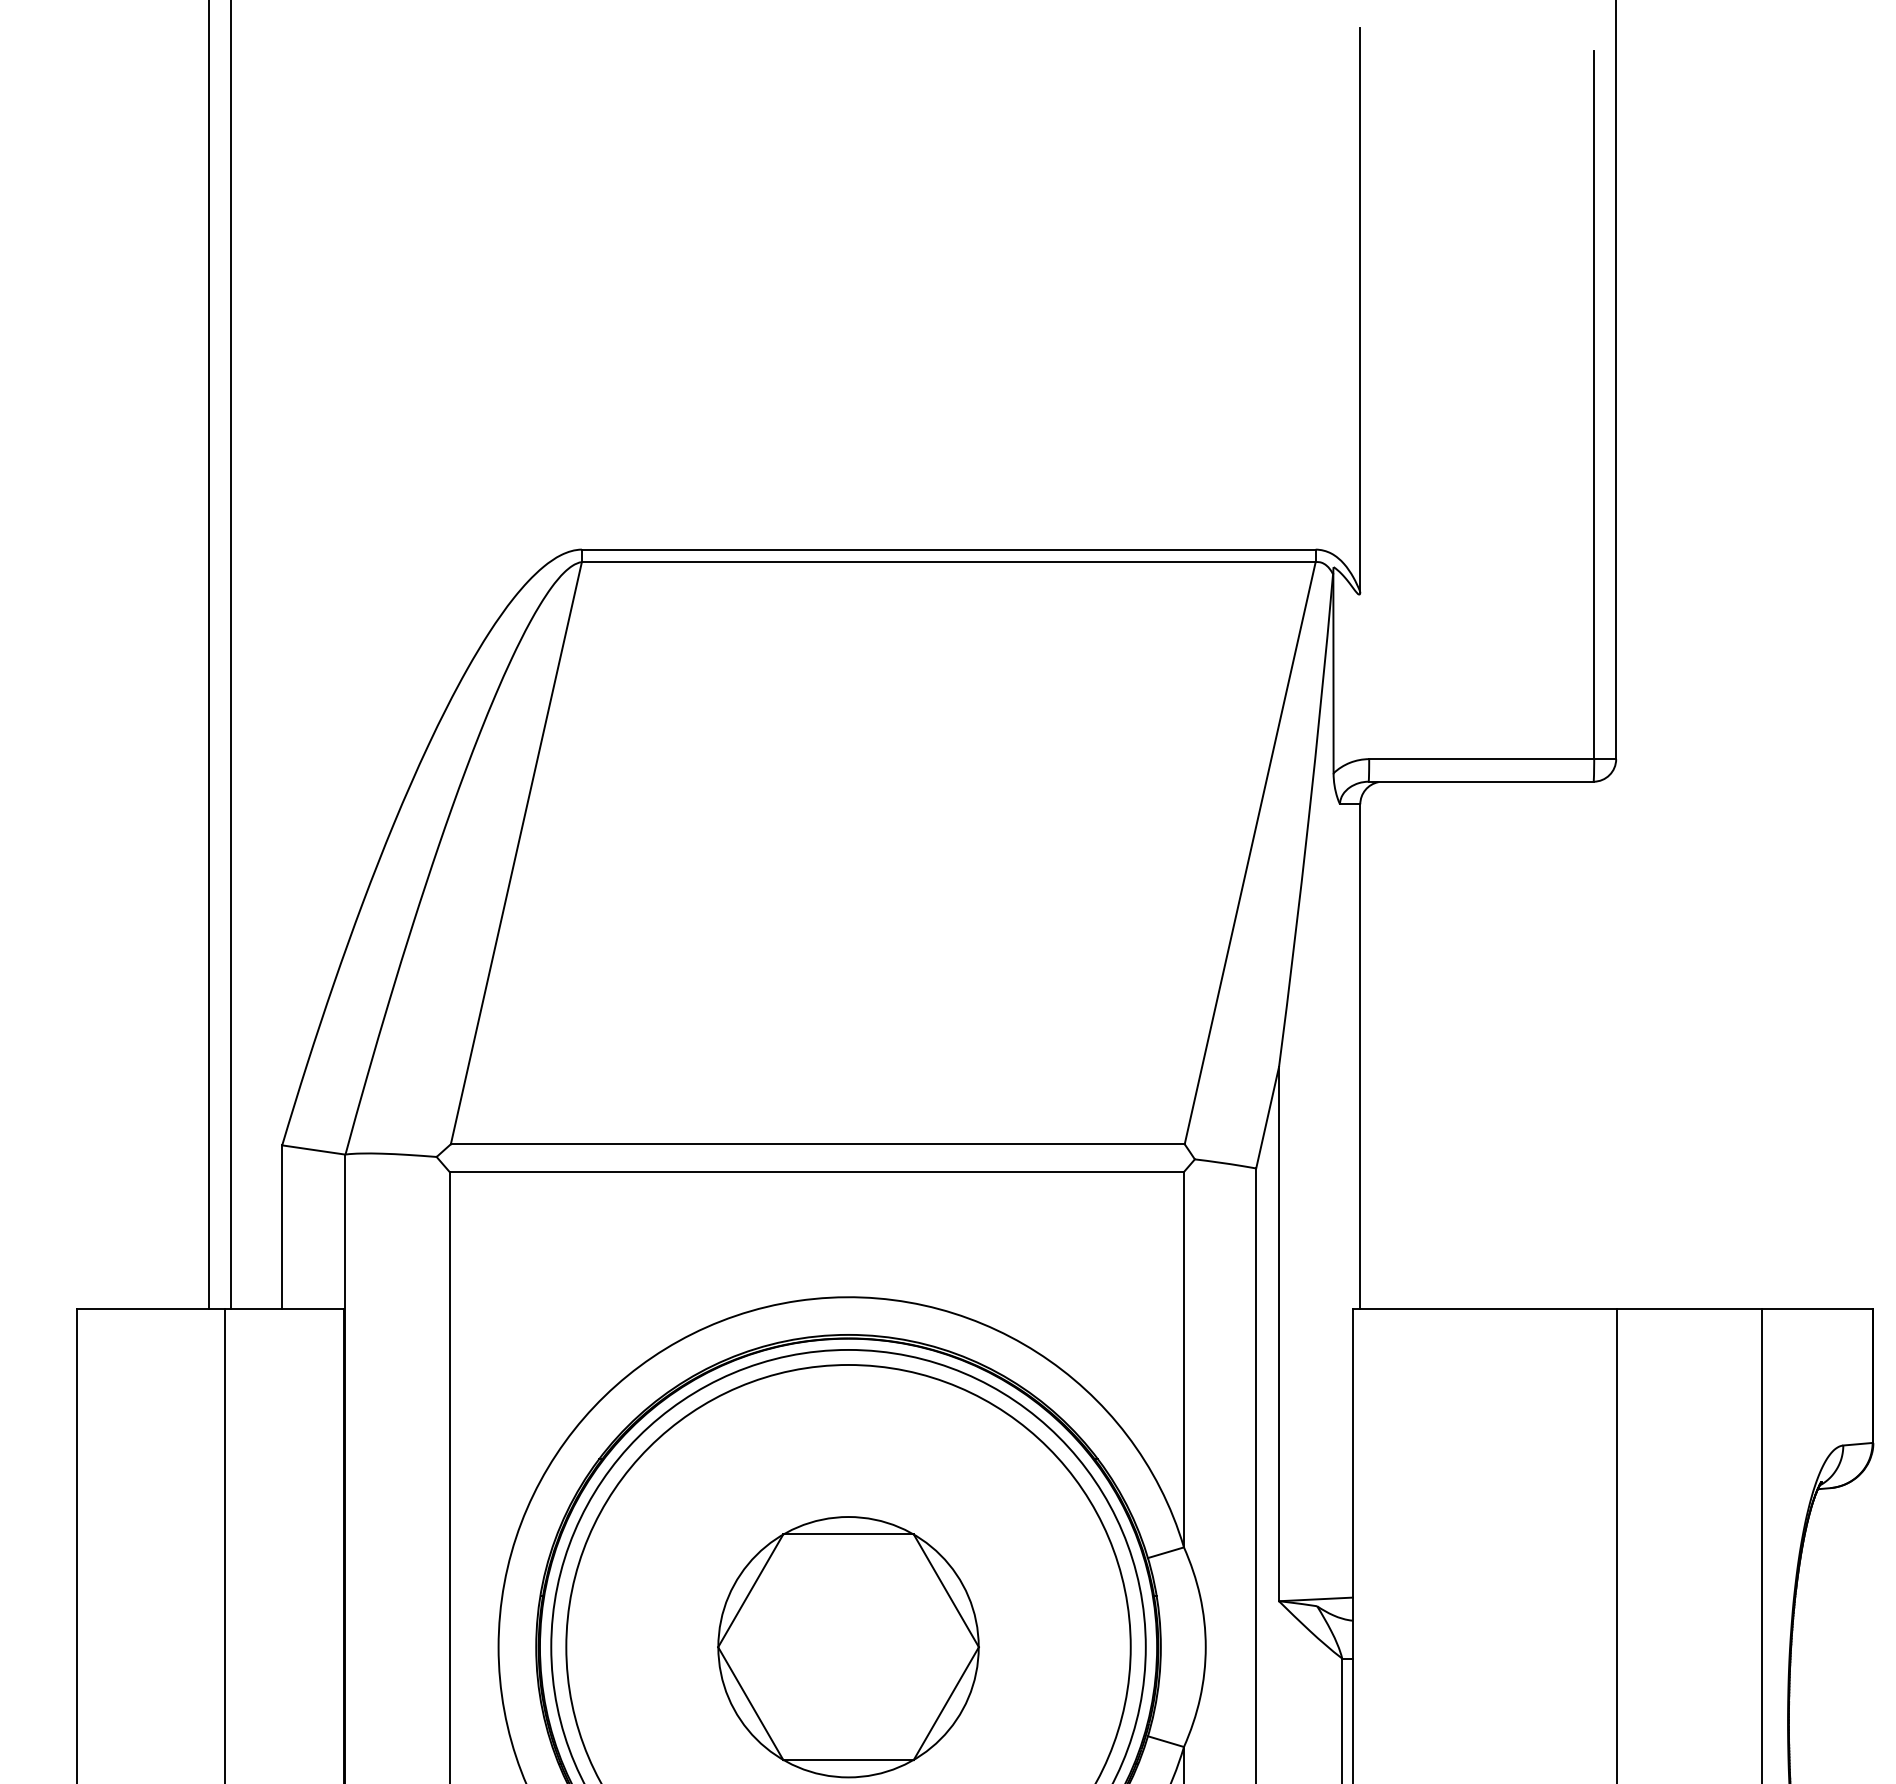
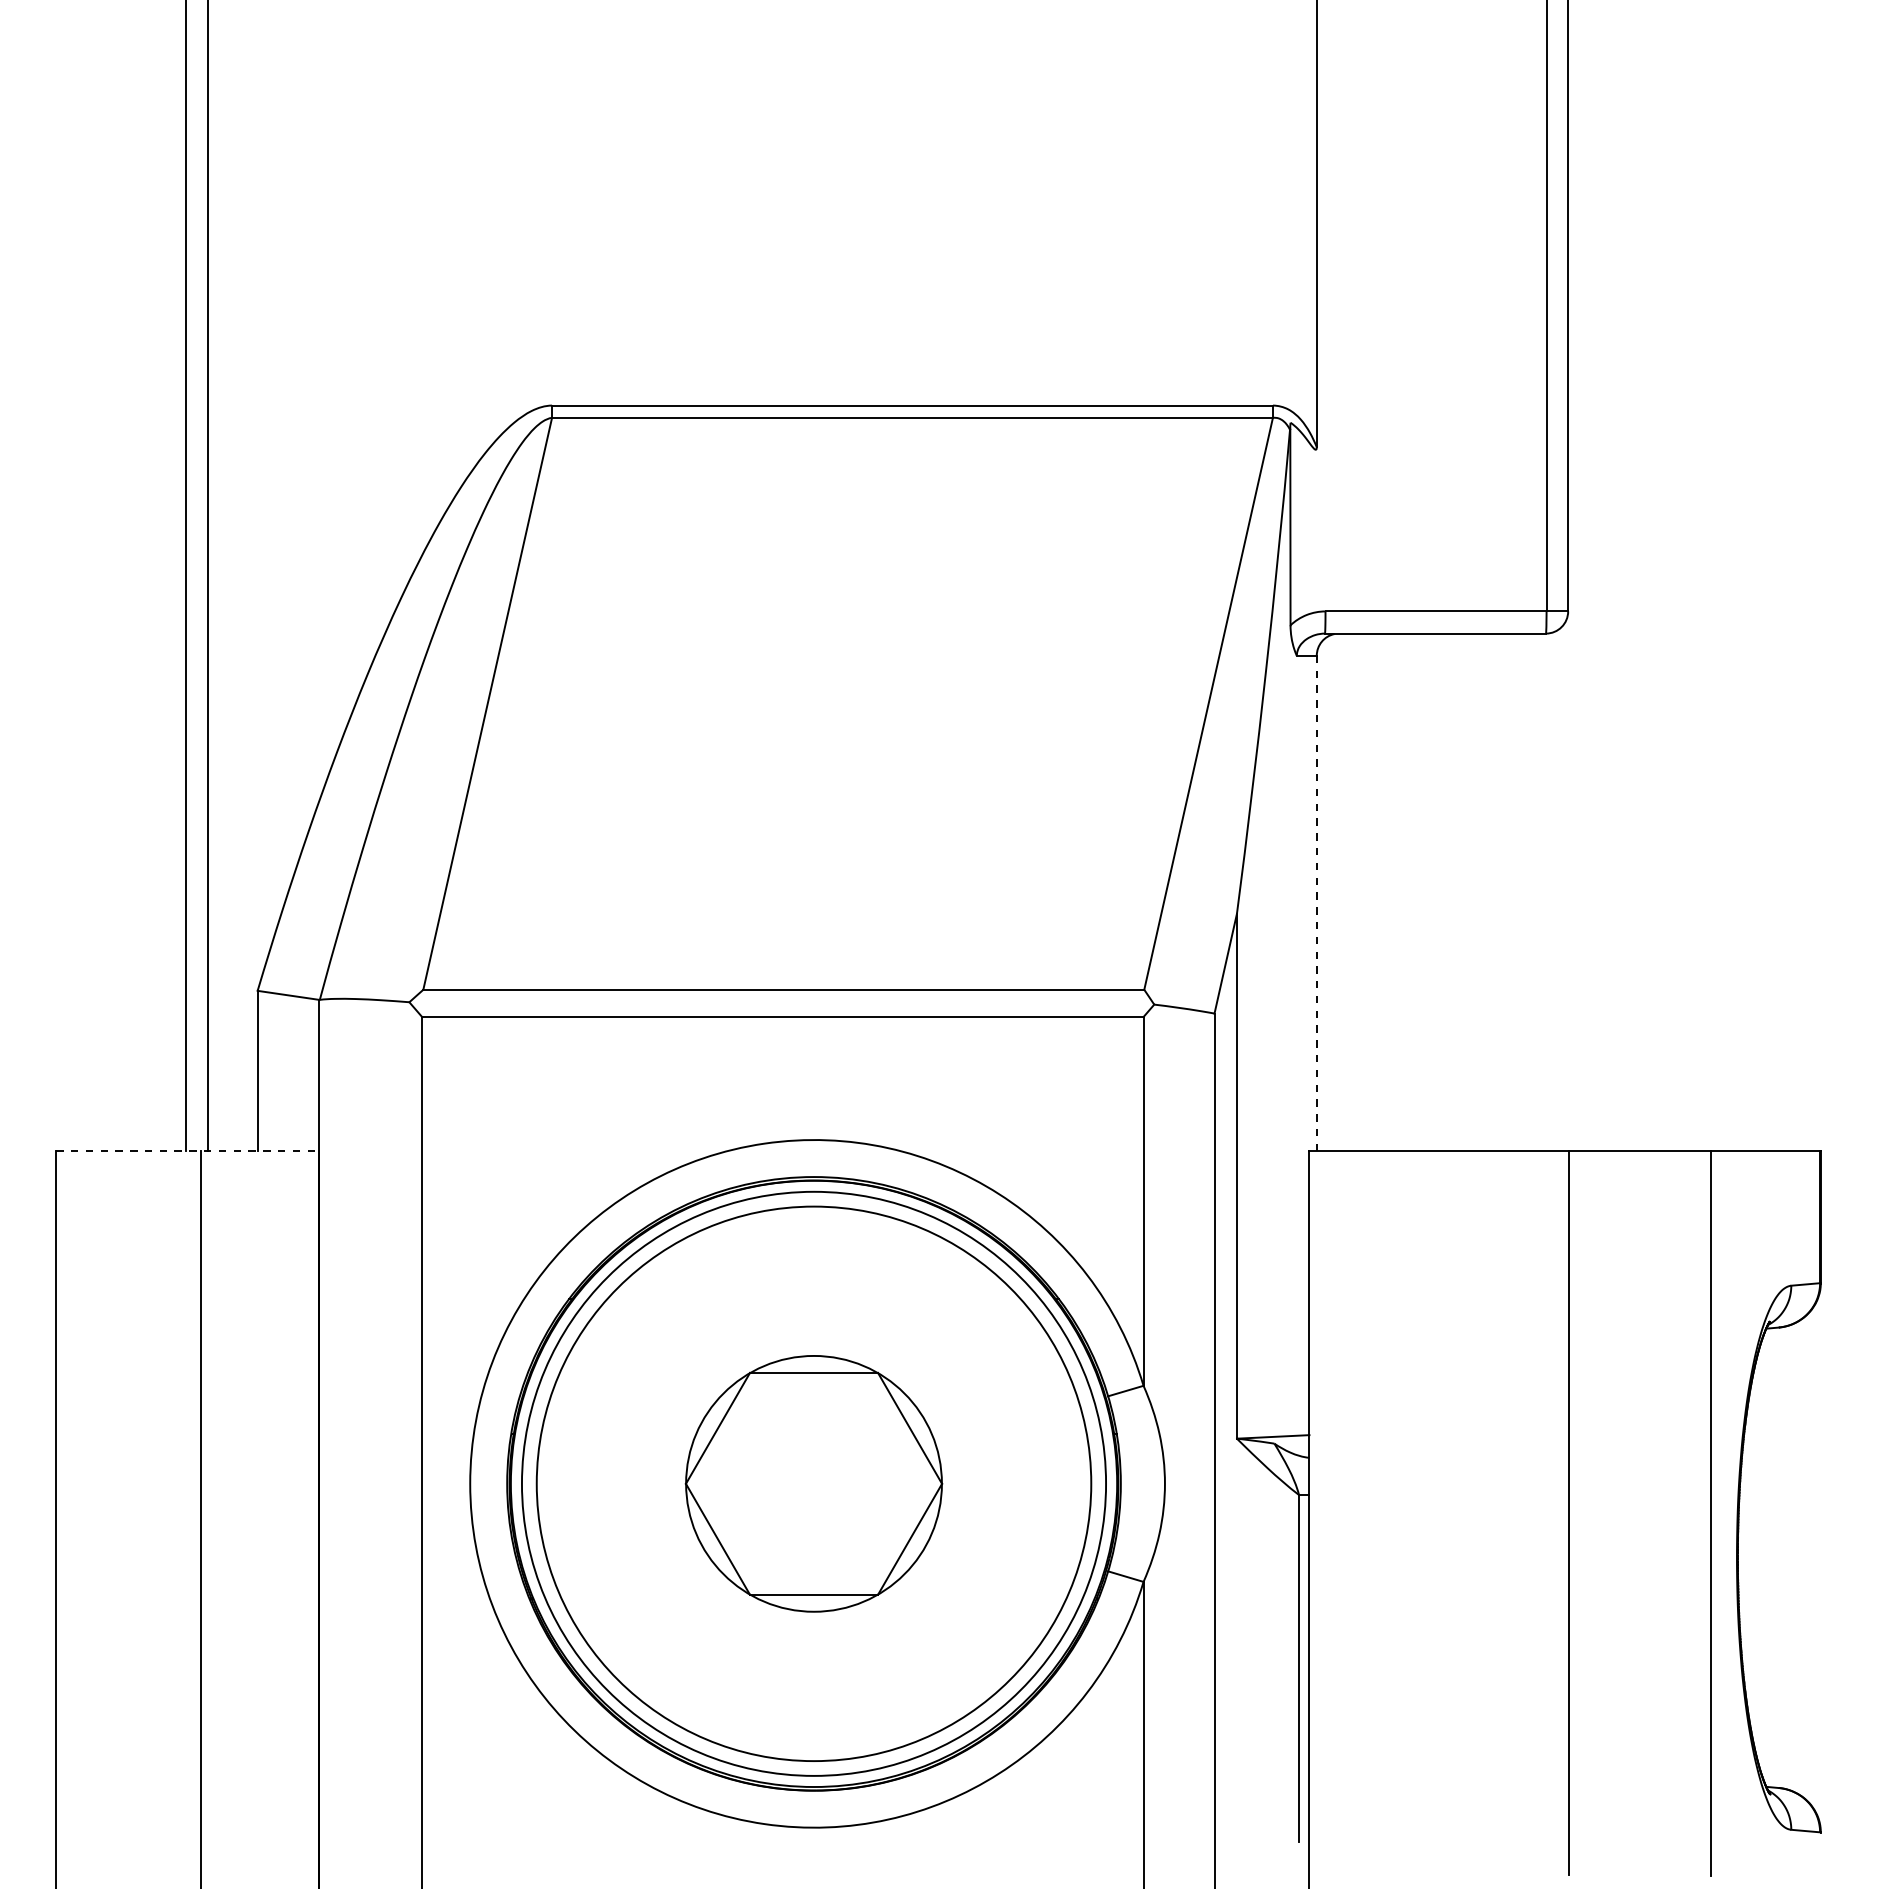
line: (1360, 1056) -> (1316, 903), solid -> dashed
line: (210, 1308) -> (187, 1151), solid -> dashed

